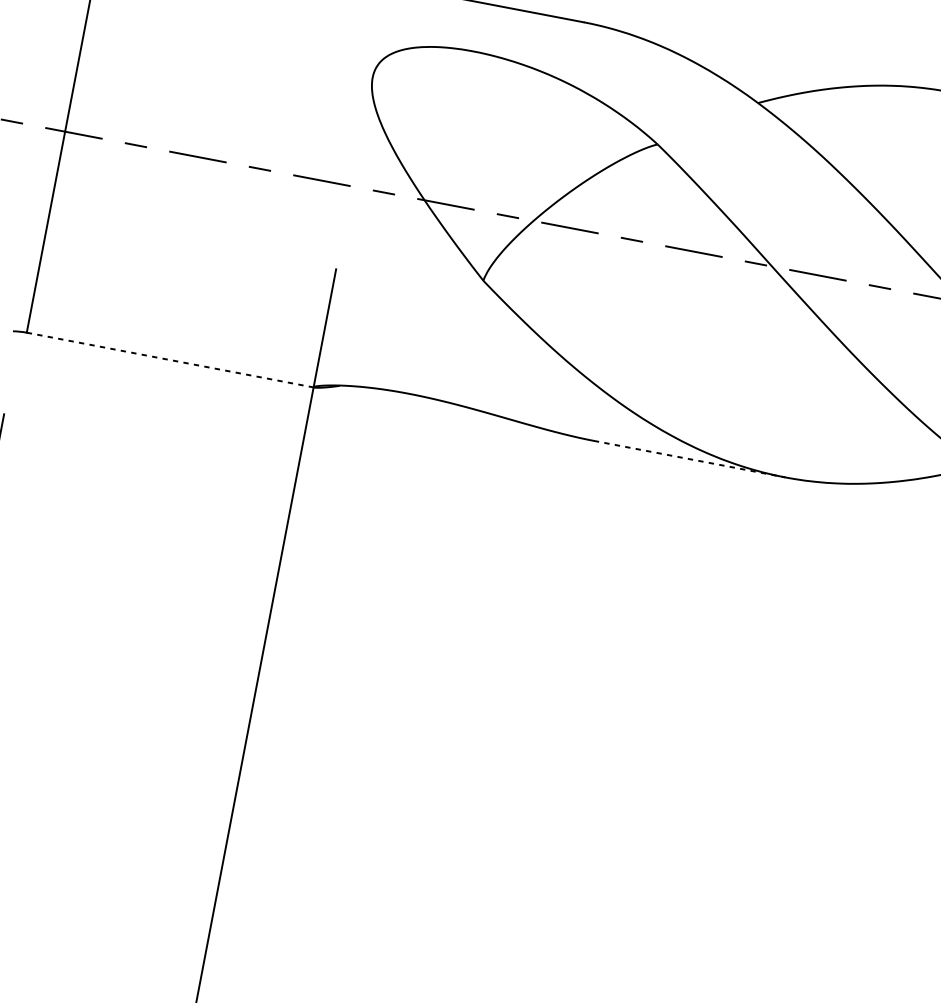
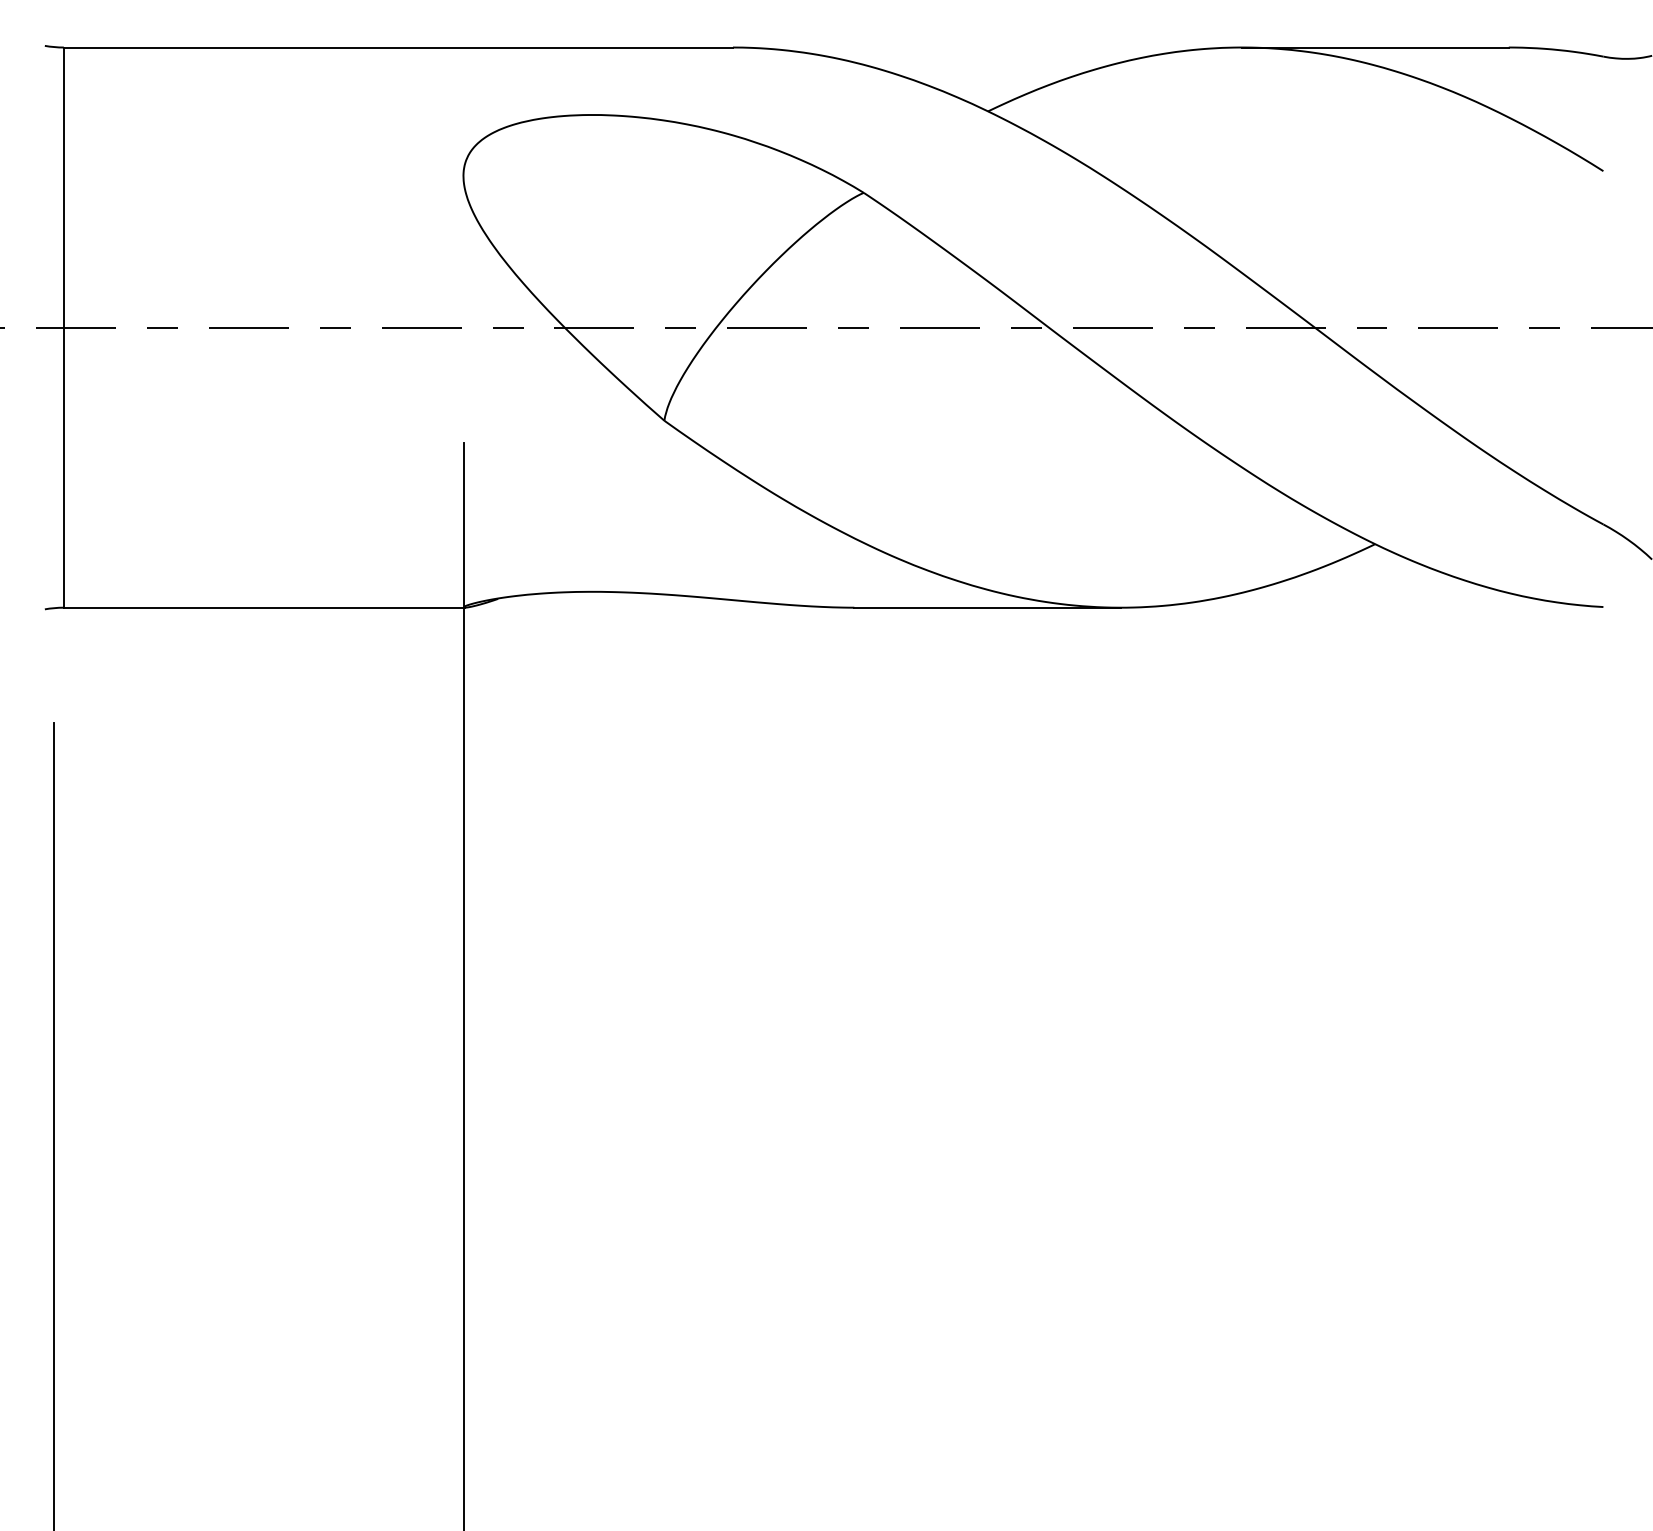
line: (170, 360) -> (264, 607), dashed -> solid
line: (689, 459) -> (987, 607), dashed -> solid

